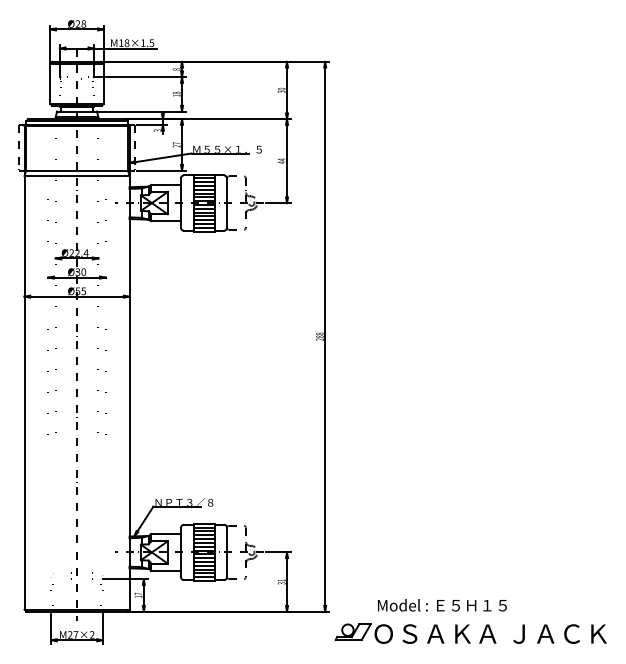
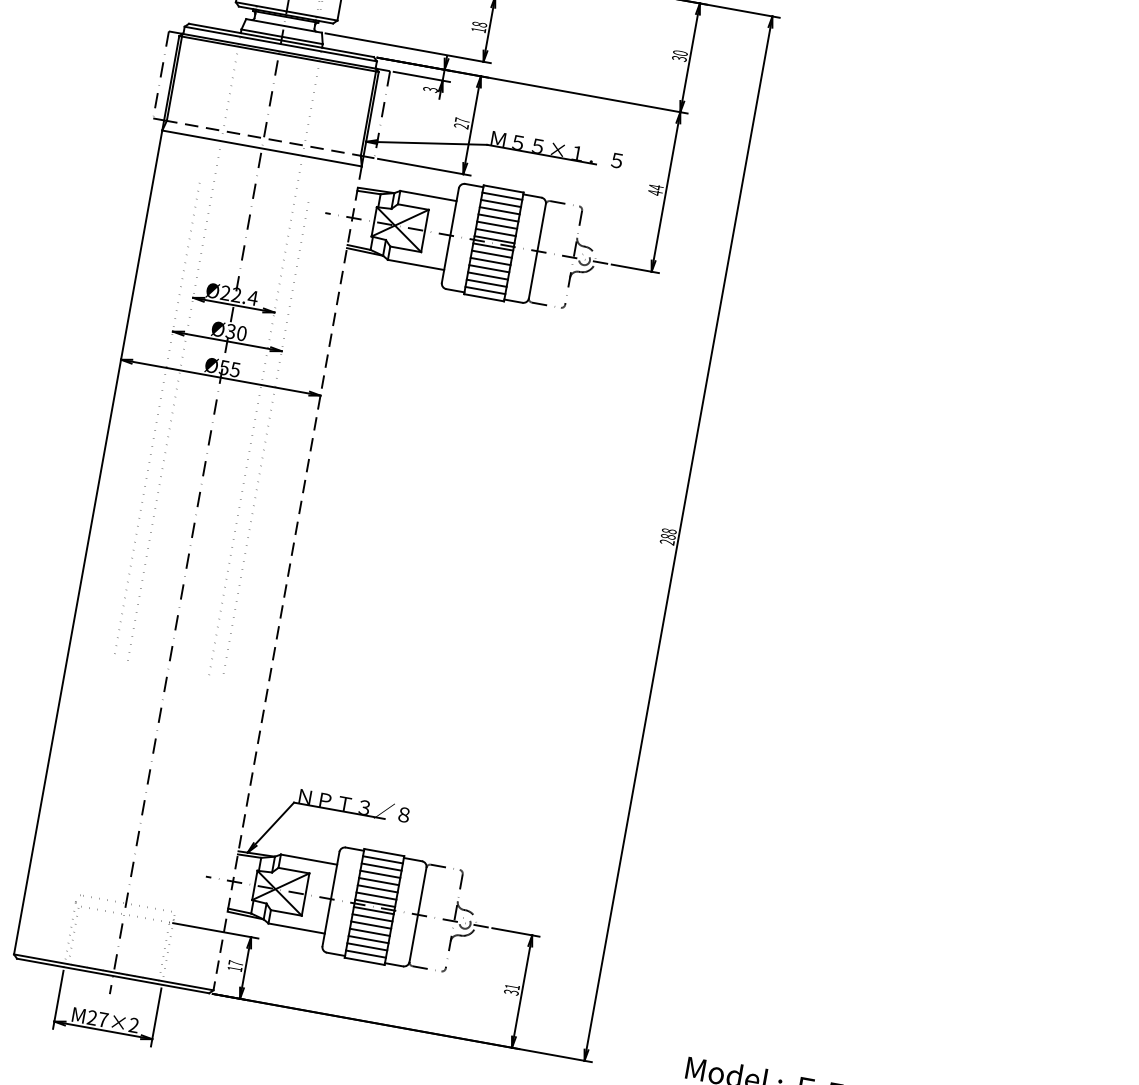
line: (77, 170) -> (264, 138), solid -> dashed
line: (129, 392) -> (287, 577), solid -> dashed

